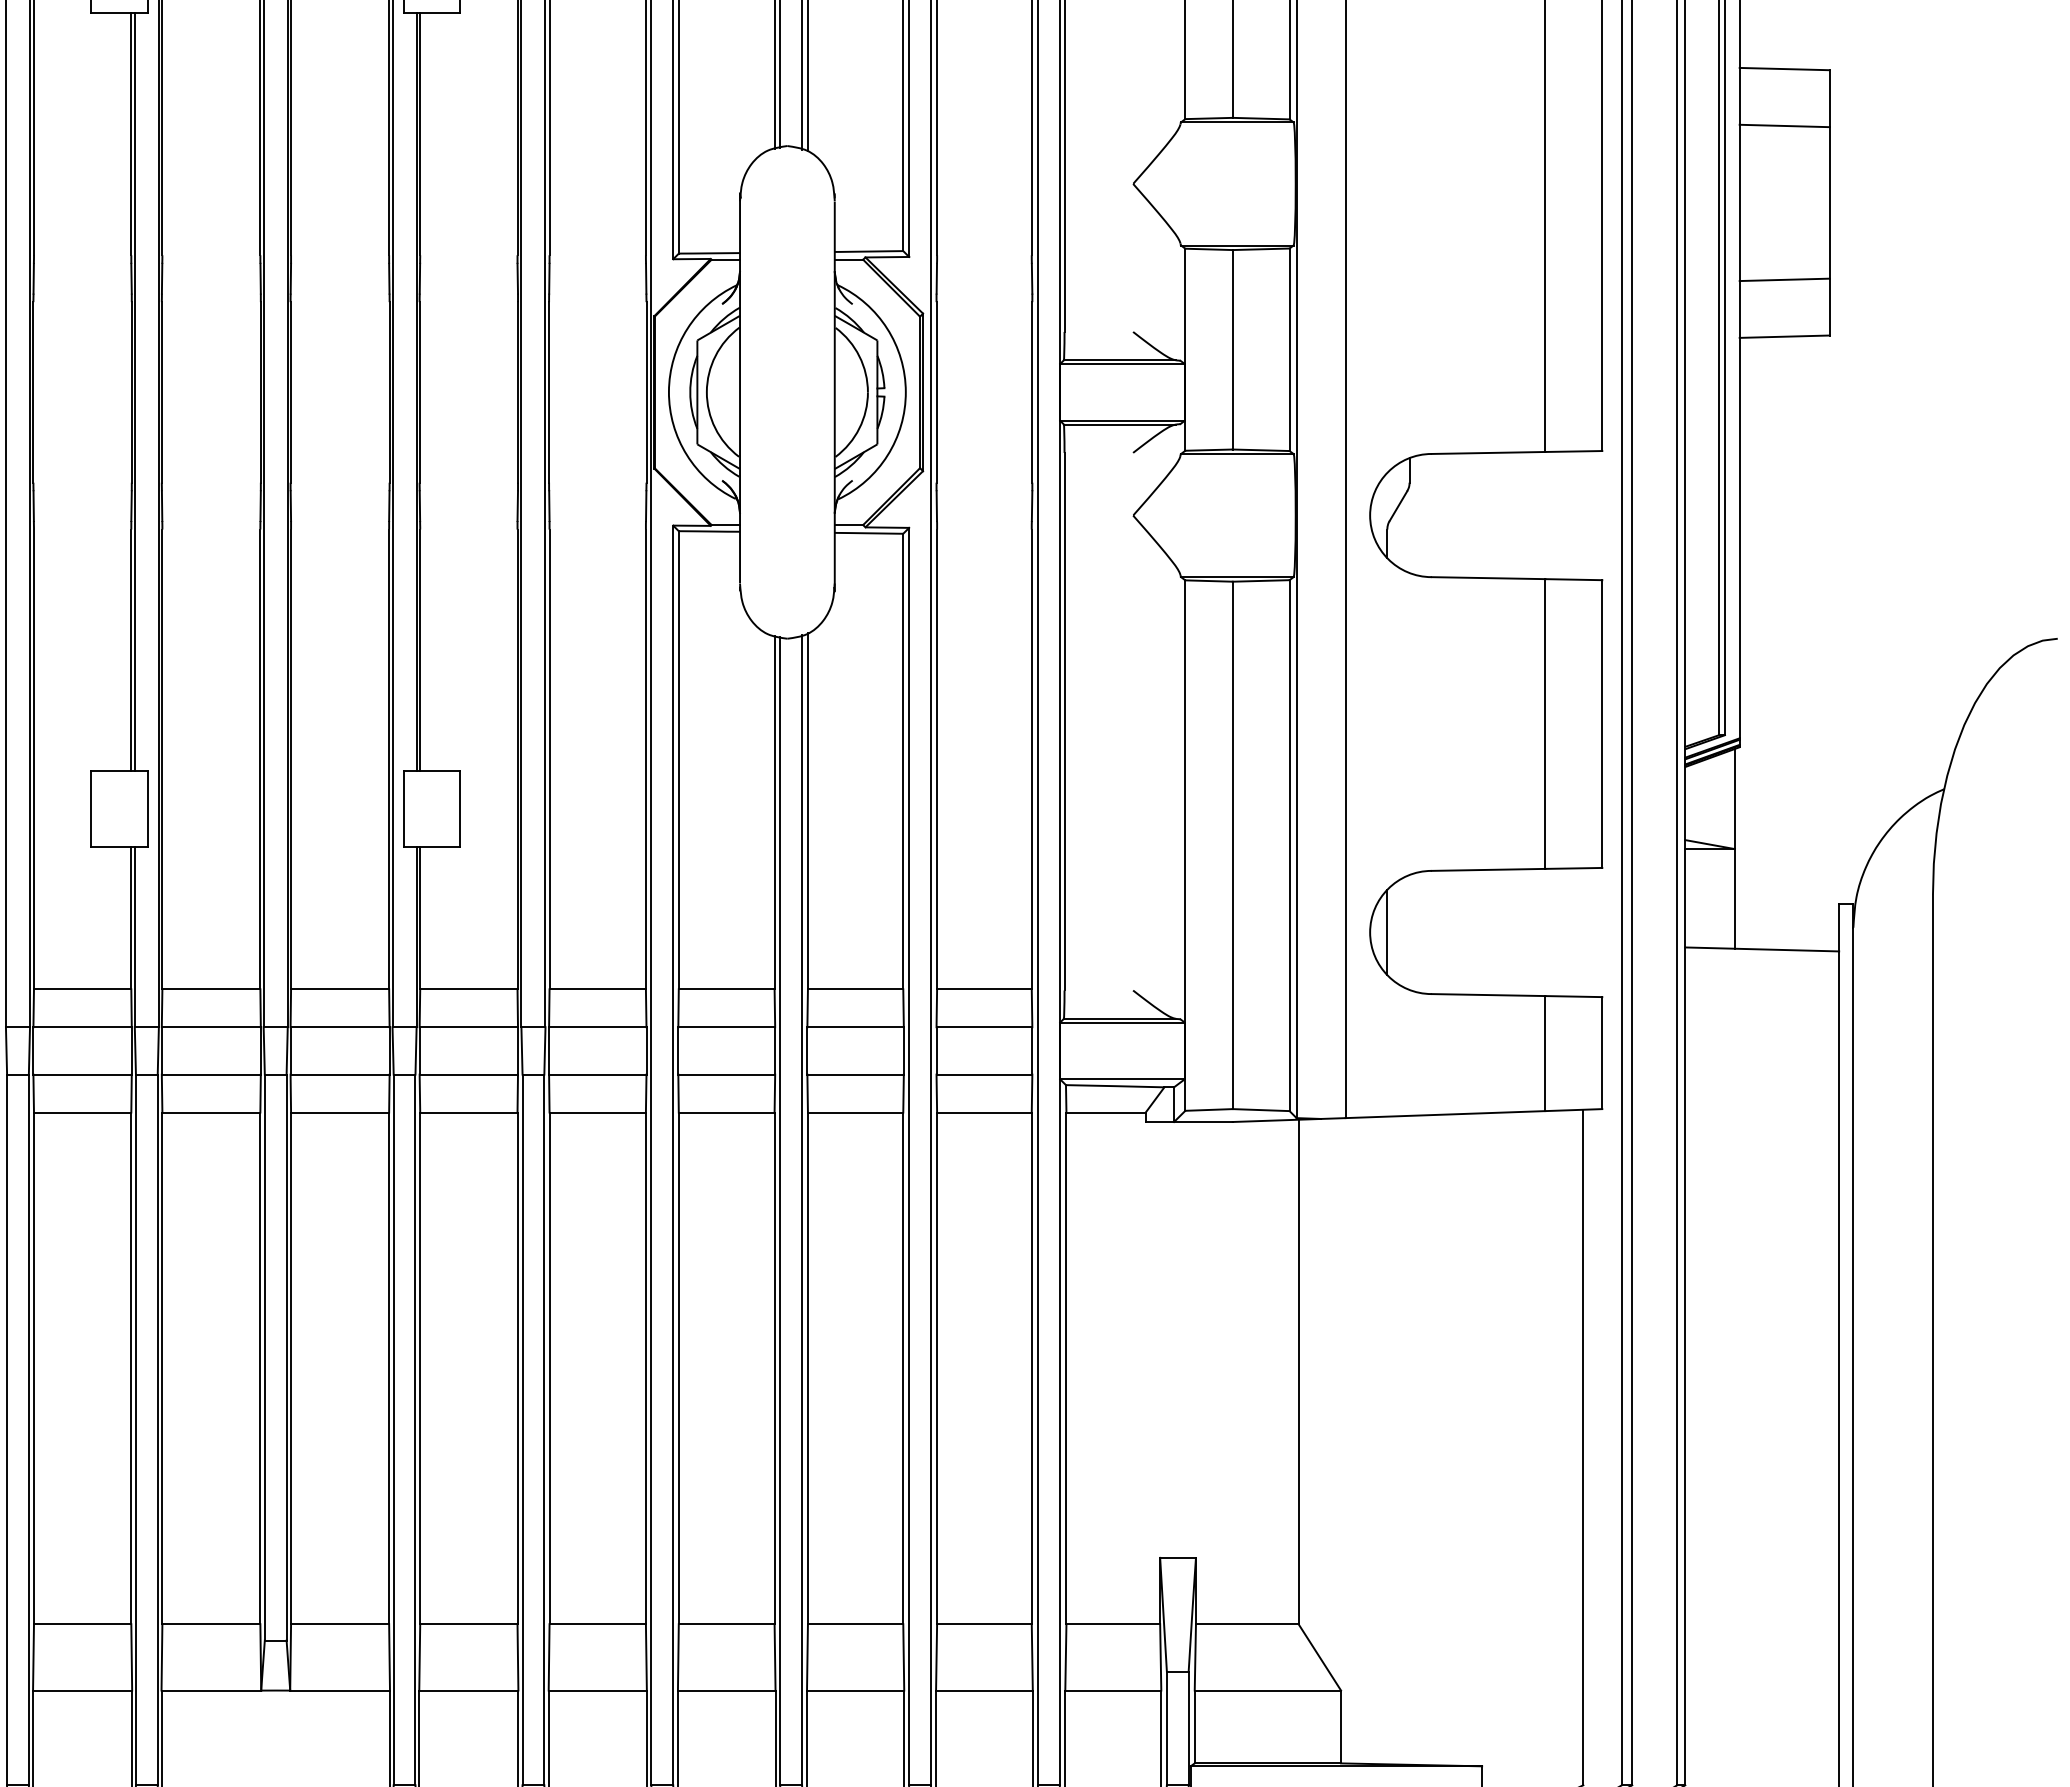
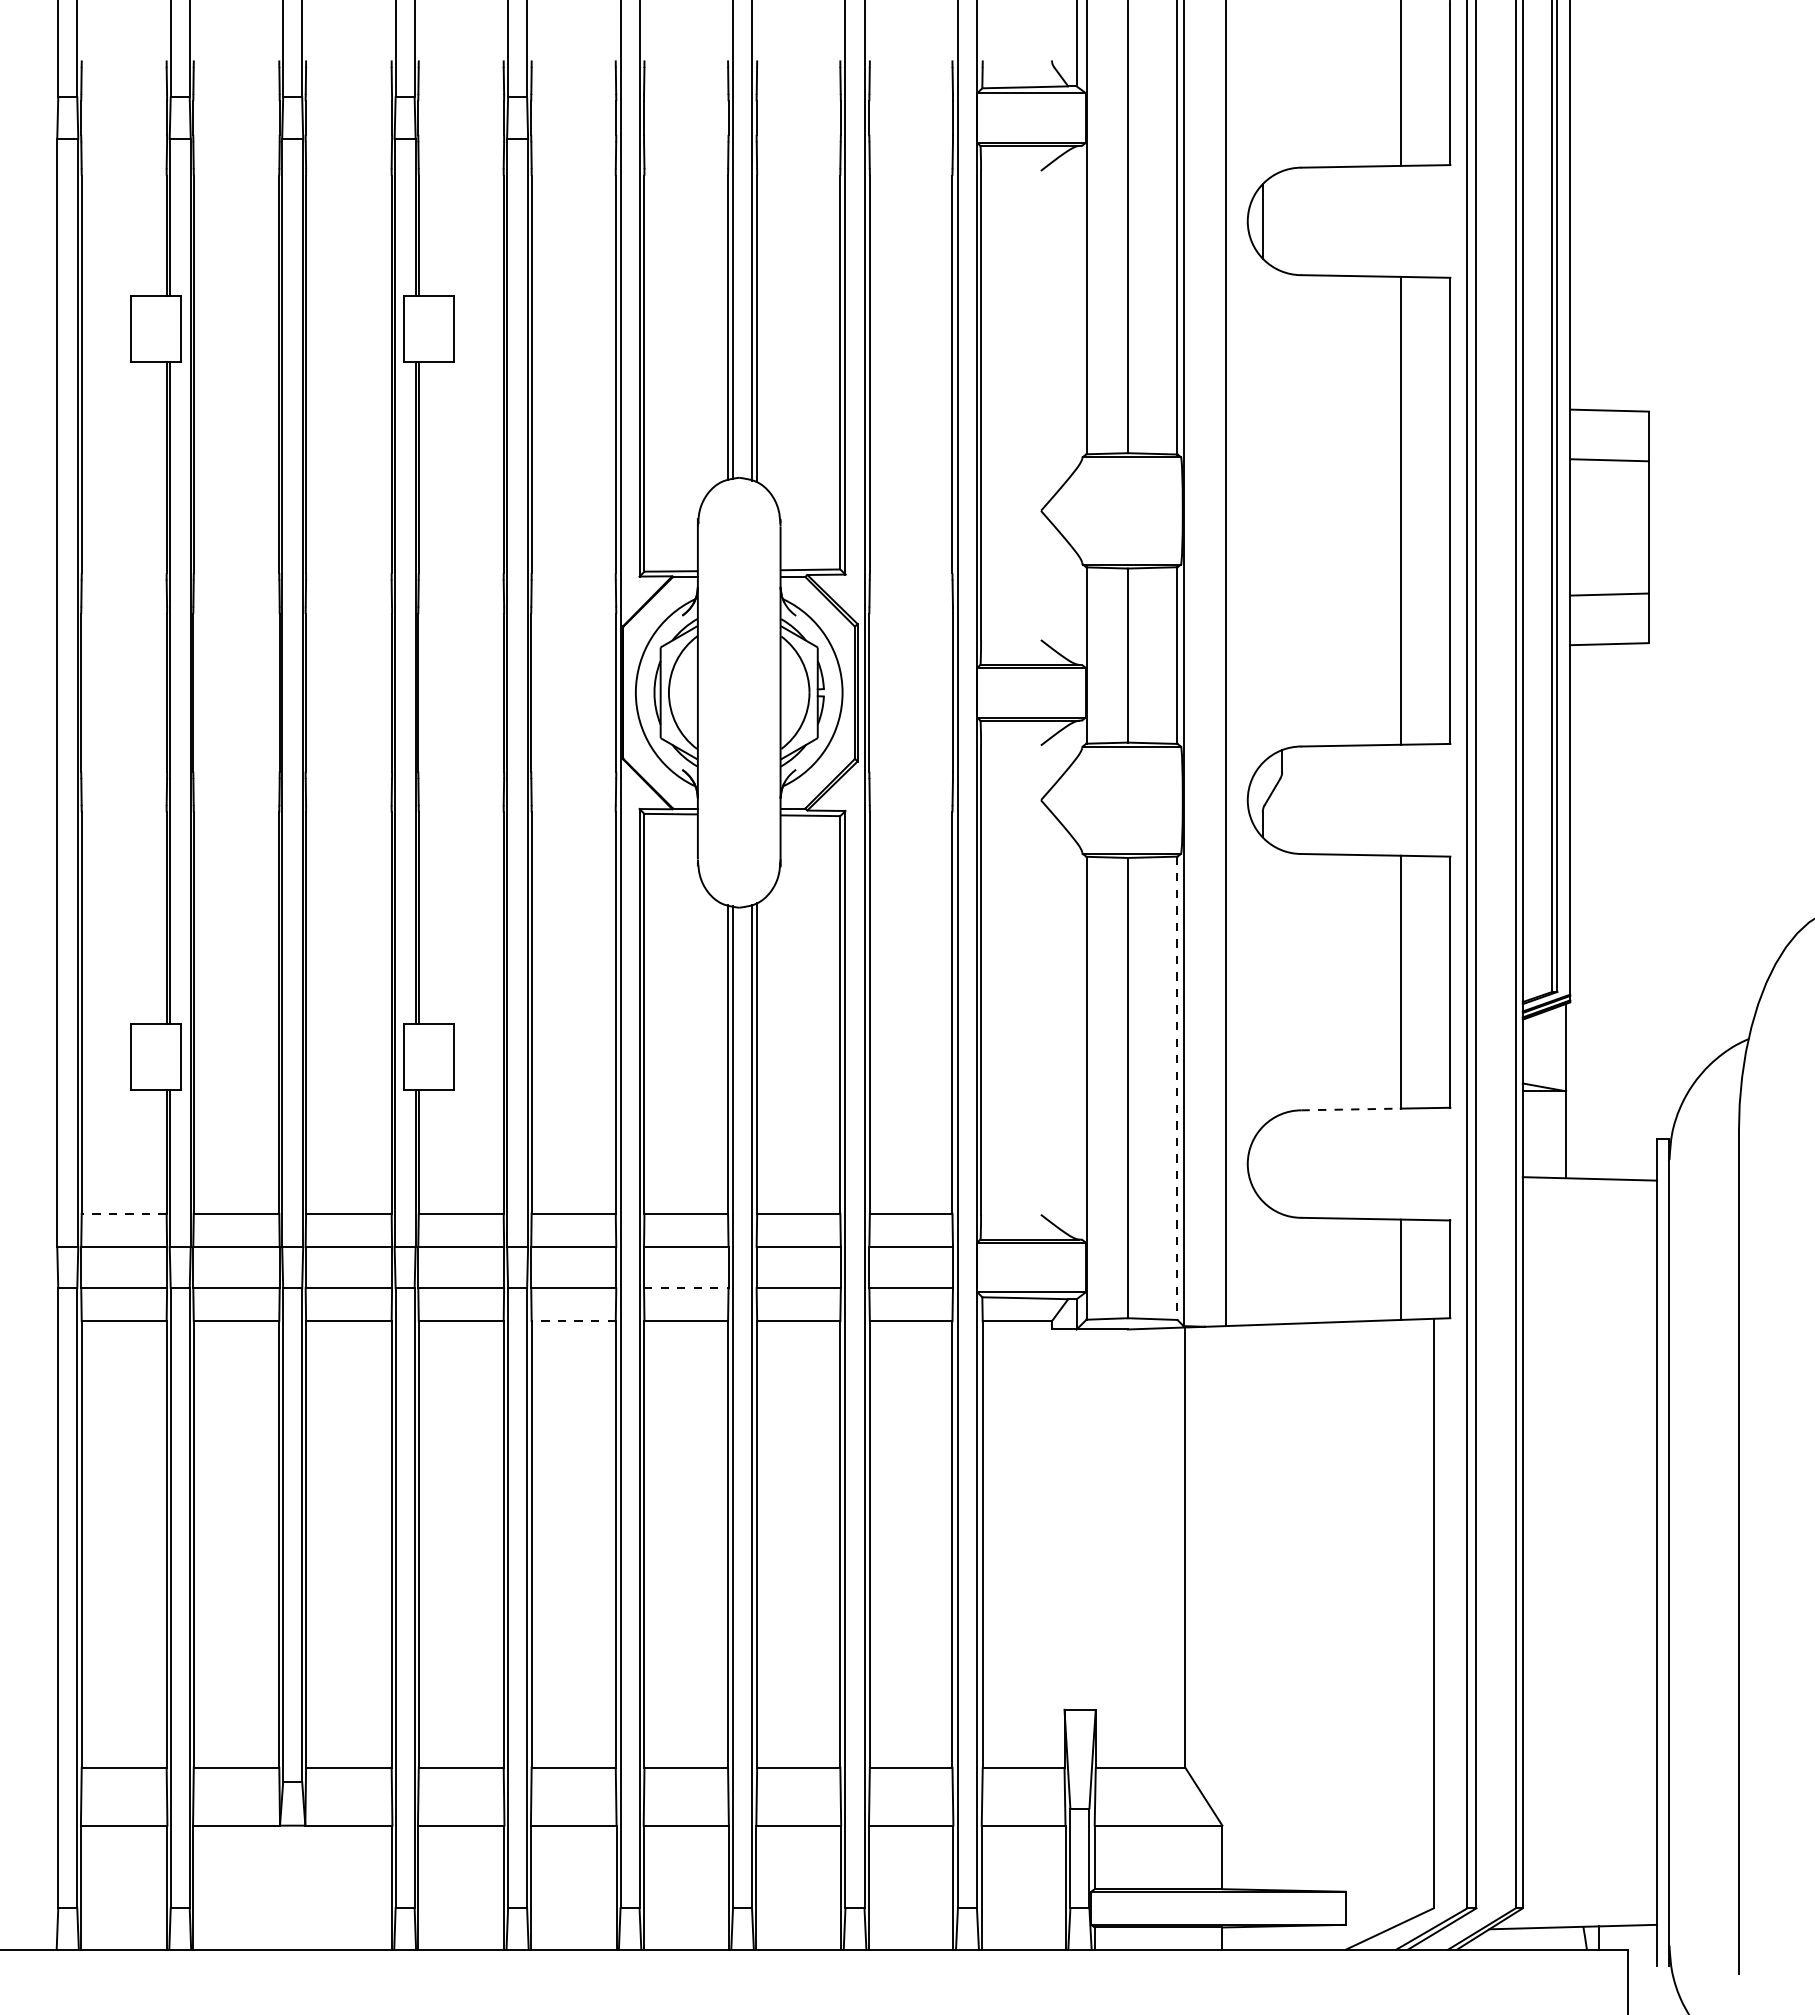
line: (1289, 845) -> (1177, 1088), solid -> dashed
line: (1489, 869) -> (1351, 1109), solid -> dashed
line: (1387, 931) -> (1262, 1163), removed
line: (81, 989) -> (123, 1213), solid -> dashed
line: (726, 1075) -> (686, 1288), solid -> dashed
line: (597, 1112) -> (573, 1321), solid -> dashed

